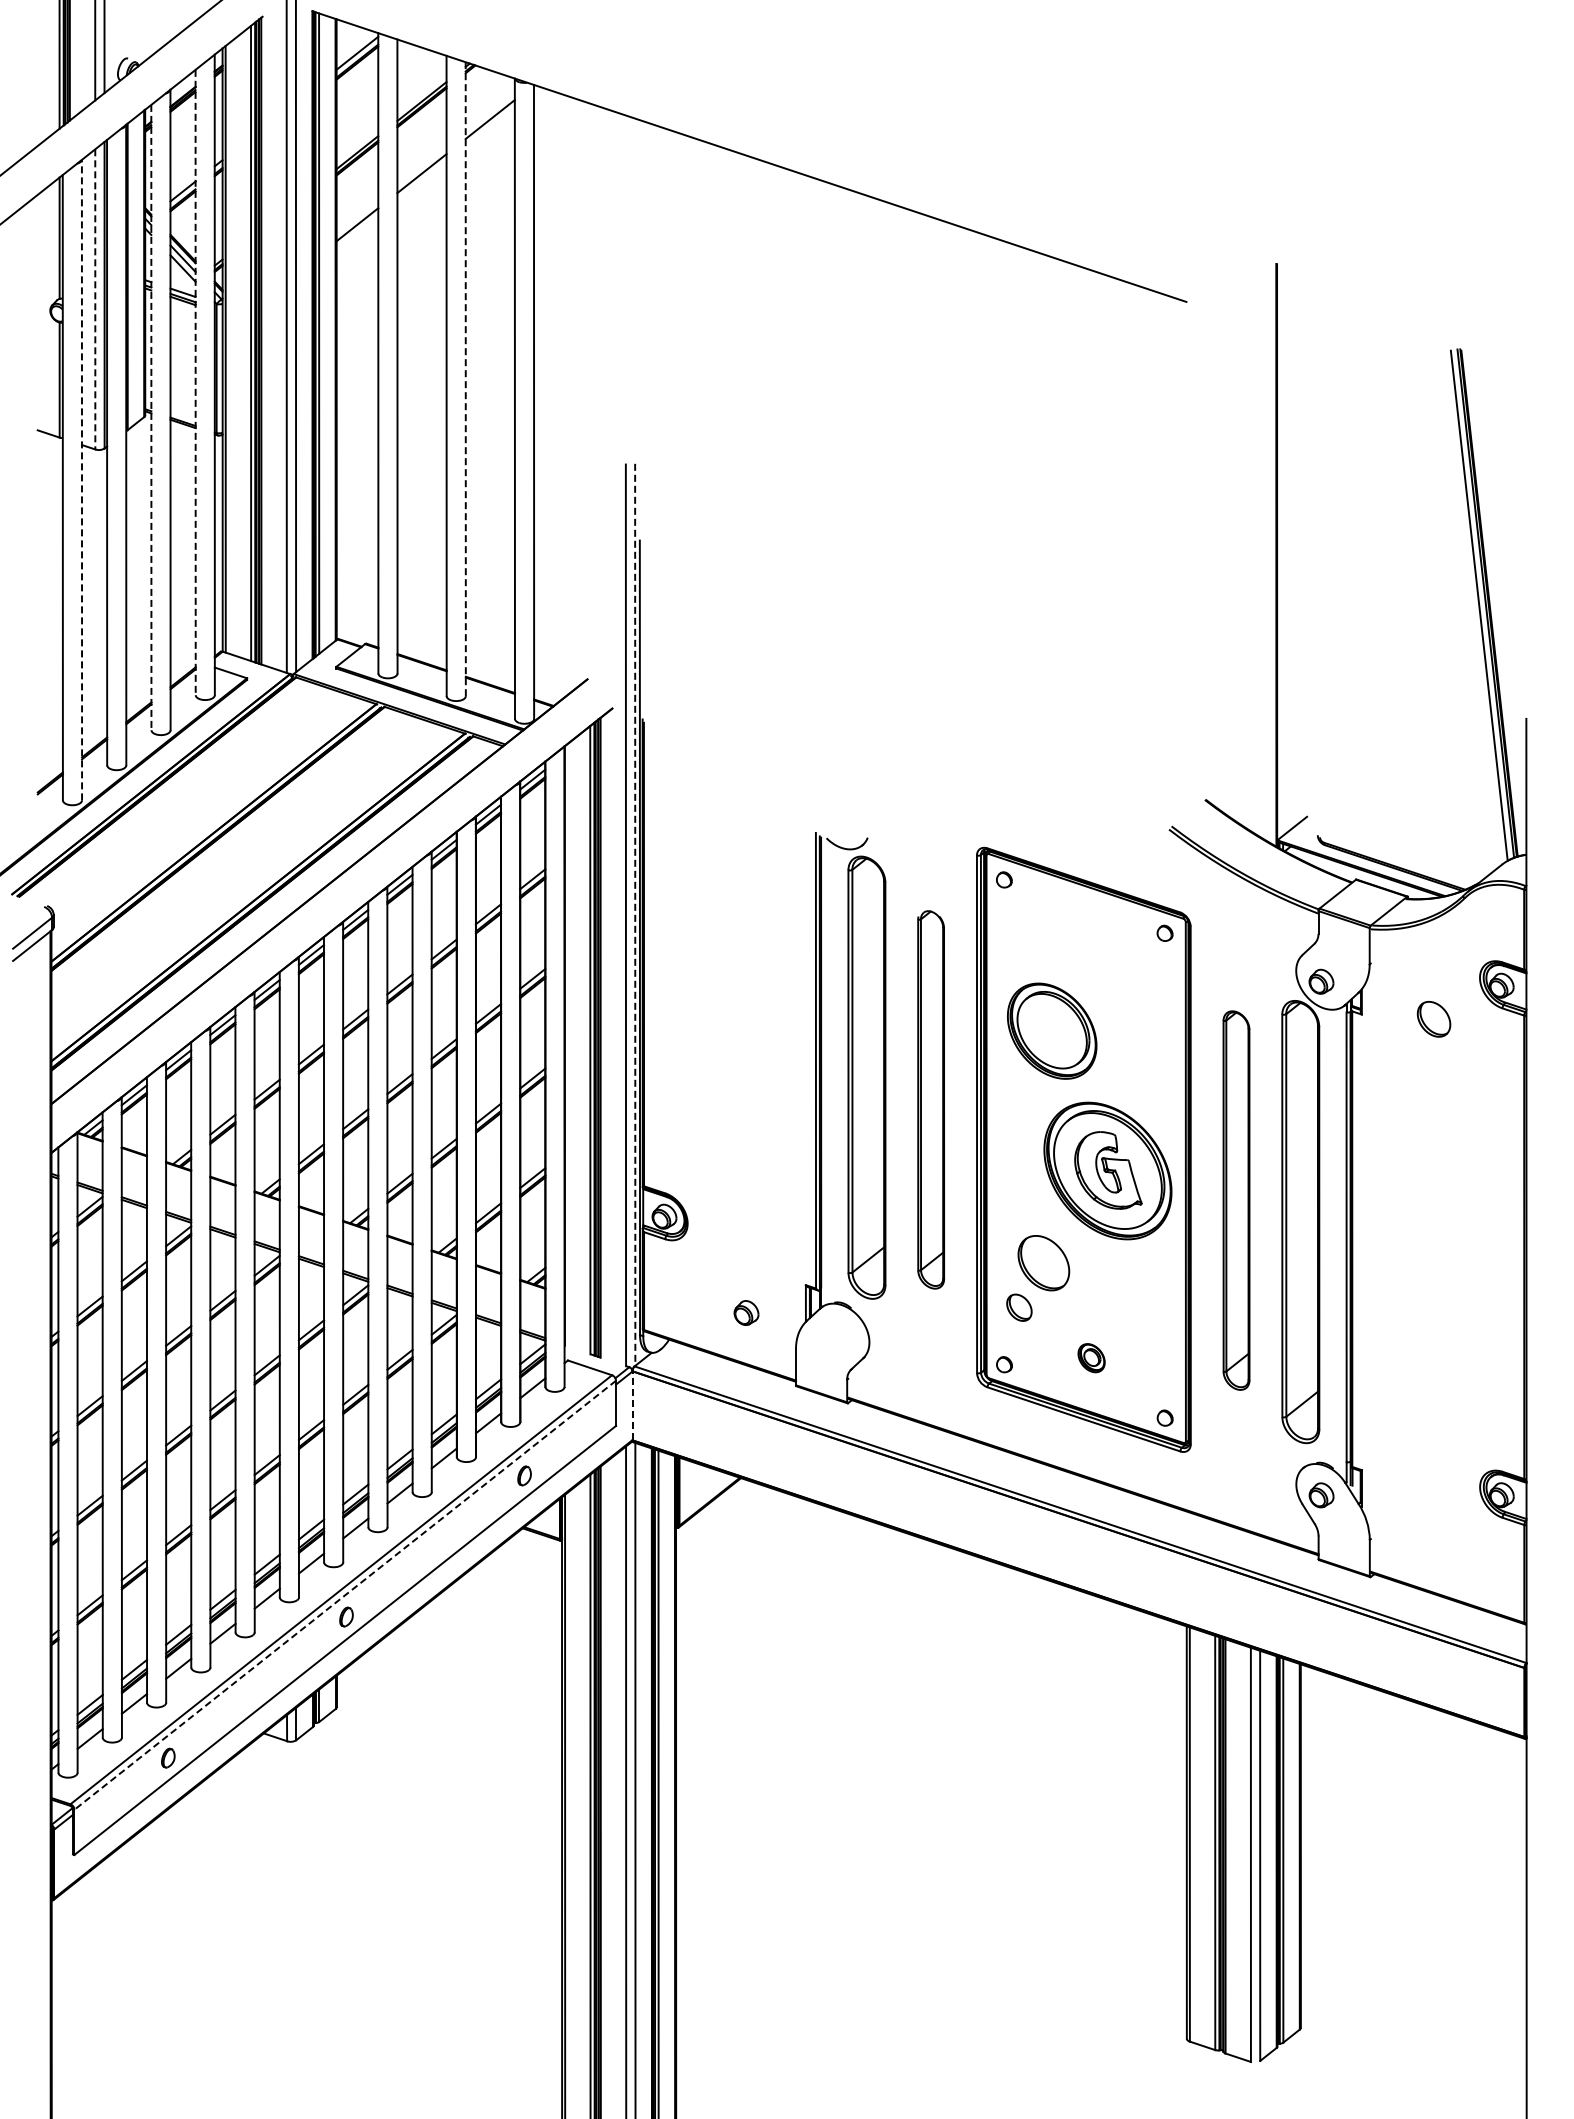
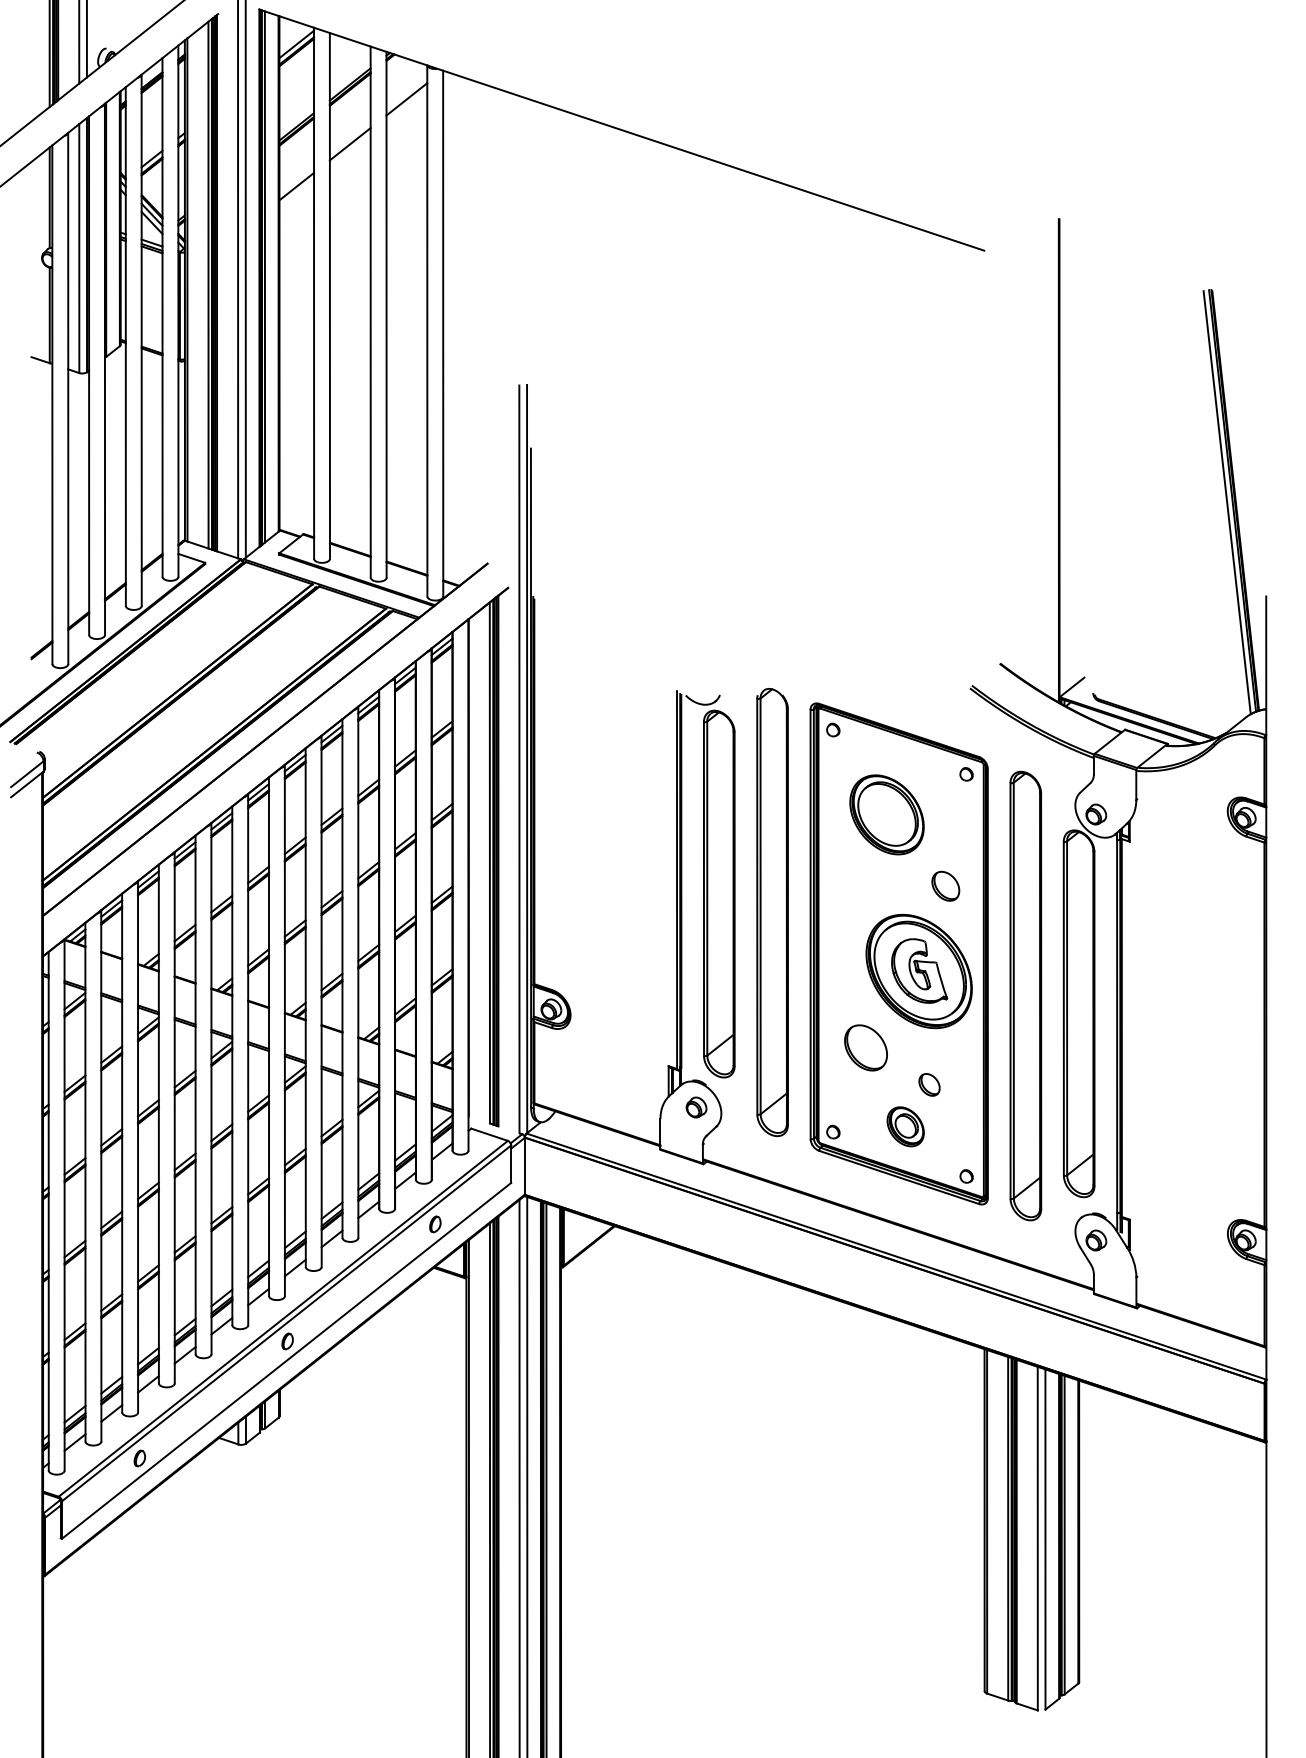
line: (95, 299) -> (79, 248), dashed -> solid
line: (465, 379) -> (386, 315), dashed -> solid
line: (195, 382) -> (162, 317), dashed -> solid
line: (151, 417) -> (125, 346), dashed -> solid
line: (81, 479) -> (67, 397), dashed -> solid
line: (635, 914) -> (527, 758), dashed -> solid
part: (1433, 1018) -> (945, 885), moved
part: (1052, 1030) -> (887, 814), moved
part: (930, 1099) -> (772, 912), size x1.43
part: (1236, 1200) -> (1025, 995), size x1.43
part: (1019, 1307) -> (929, 1084), moved
part: (746, 1312) -> (696, 1107), moved
part: (1091, 1357) -> (905, 1126), size x1.67
line: (632, 1405) -> (524, 1165), dashed -> solid
line: (344, 1595) -> (285, 1323), dashed -> solid

